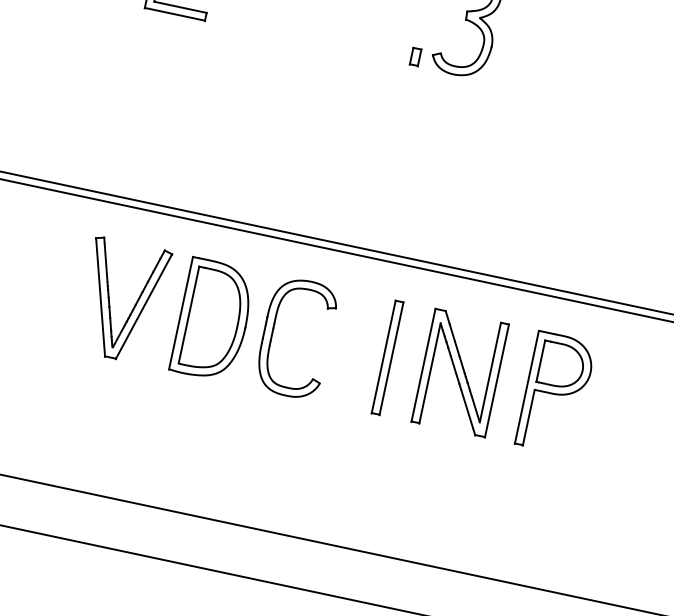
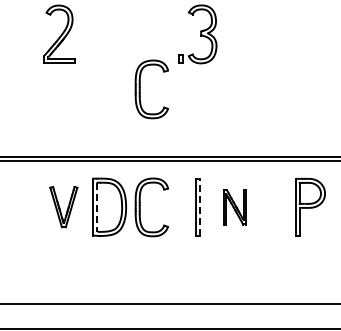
part: (323, 100) -> (140, 89), added
part: (122, 299) -> (63, 206), size x0.7
line: (188, 315) -> (97, 207), solid -> dashed
line: (392, 358) -> (200, 207), solid -> dashed
part: (459, 371) -> (234, 206), size x0.6
part: (556, 391) -> (310, 206), moved

